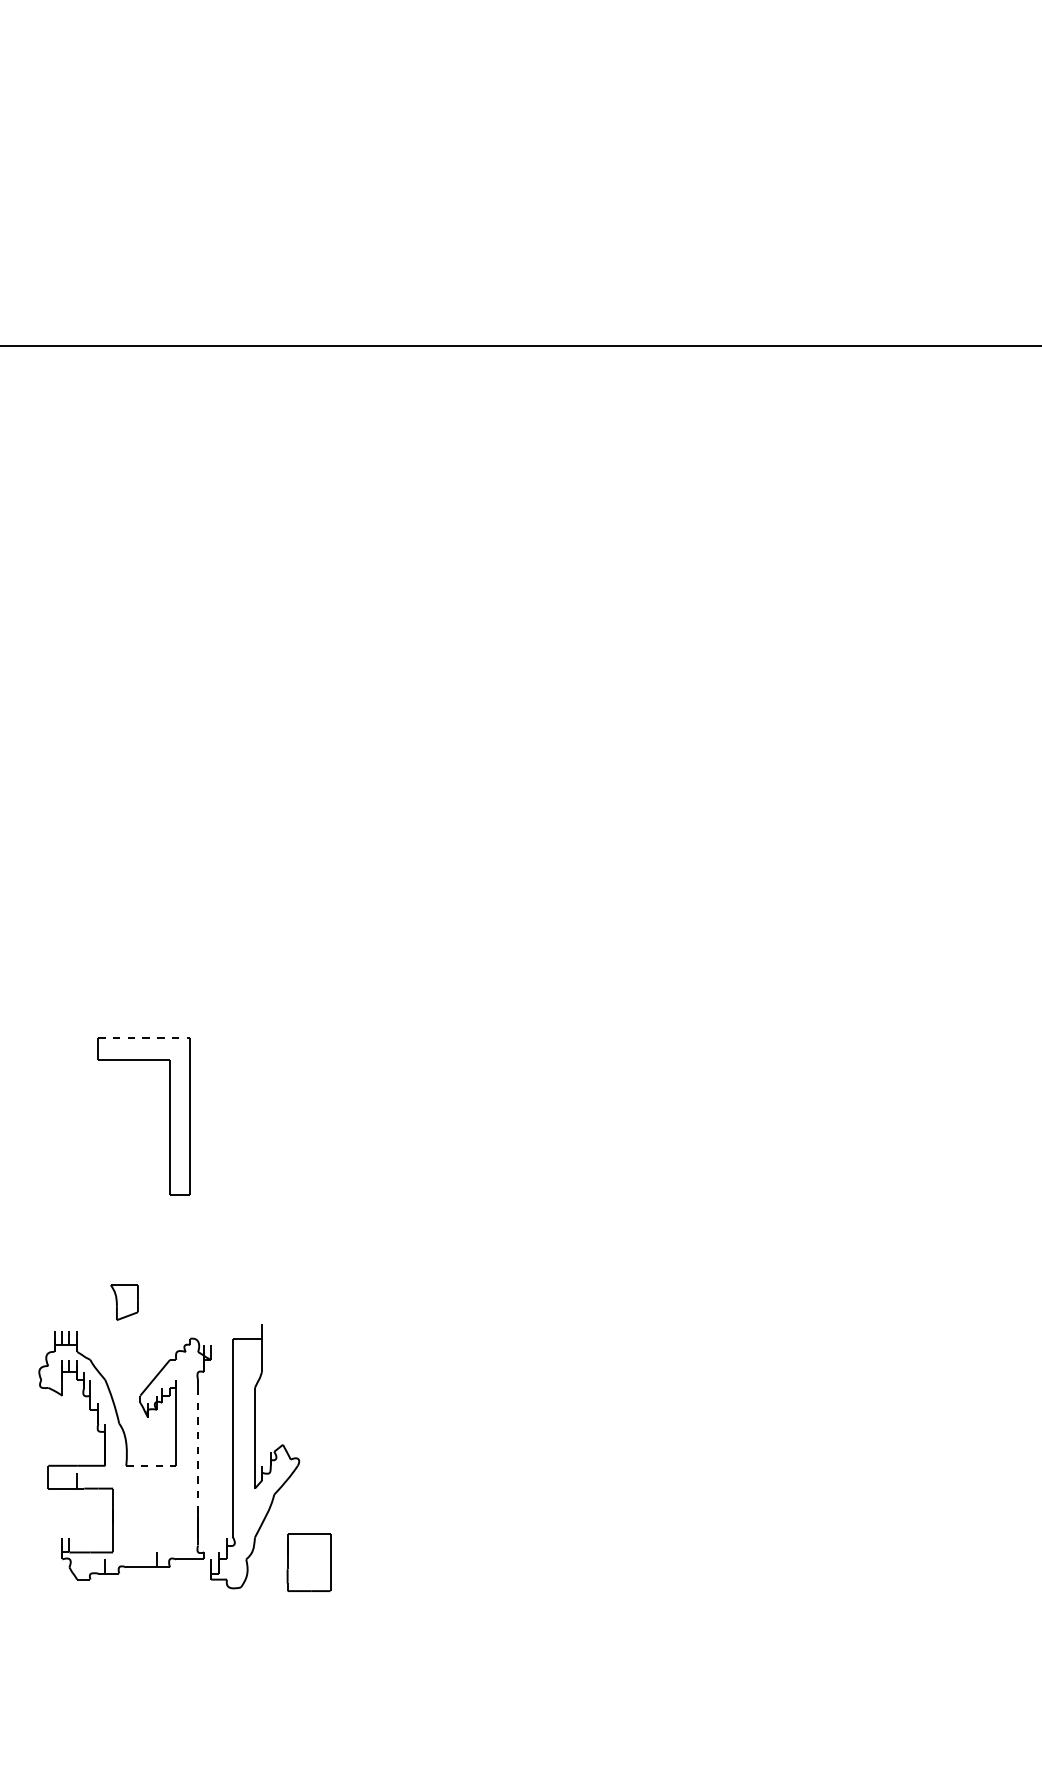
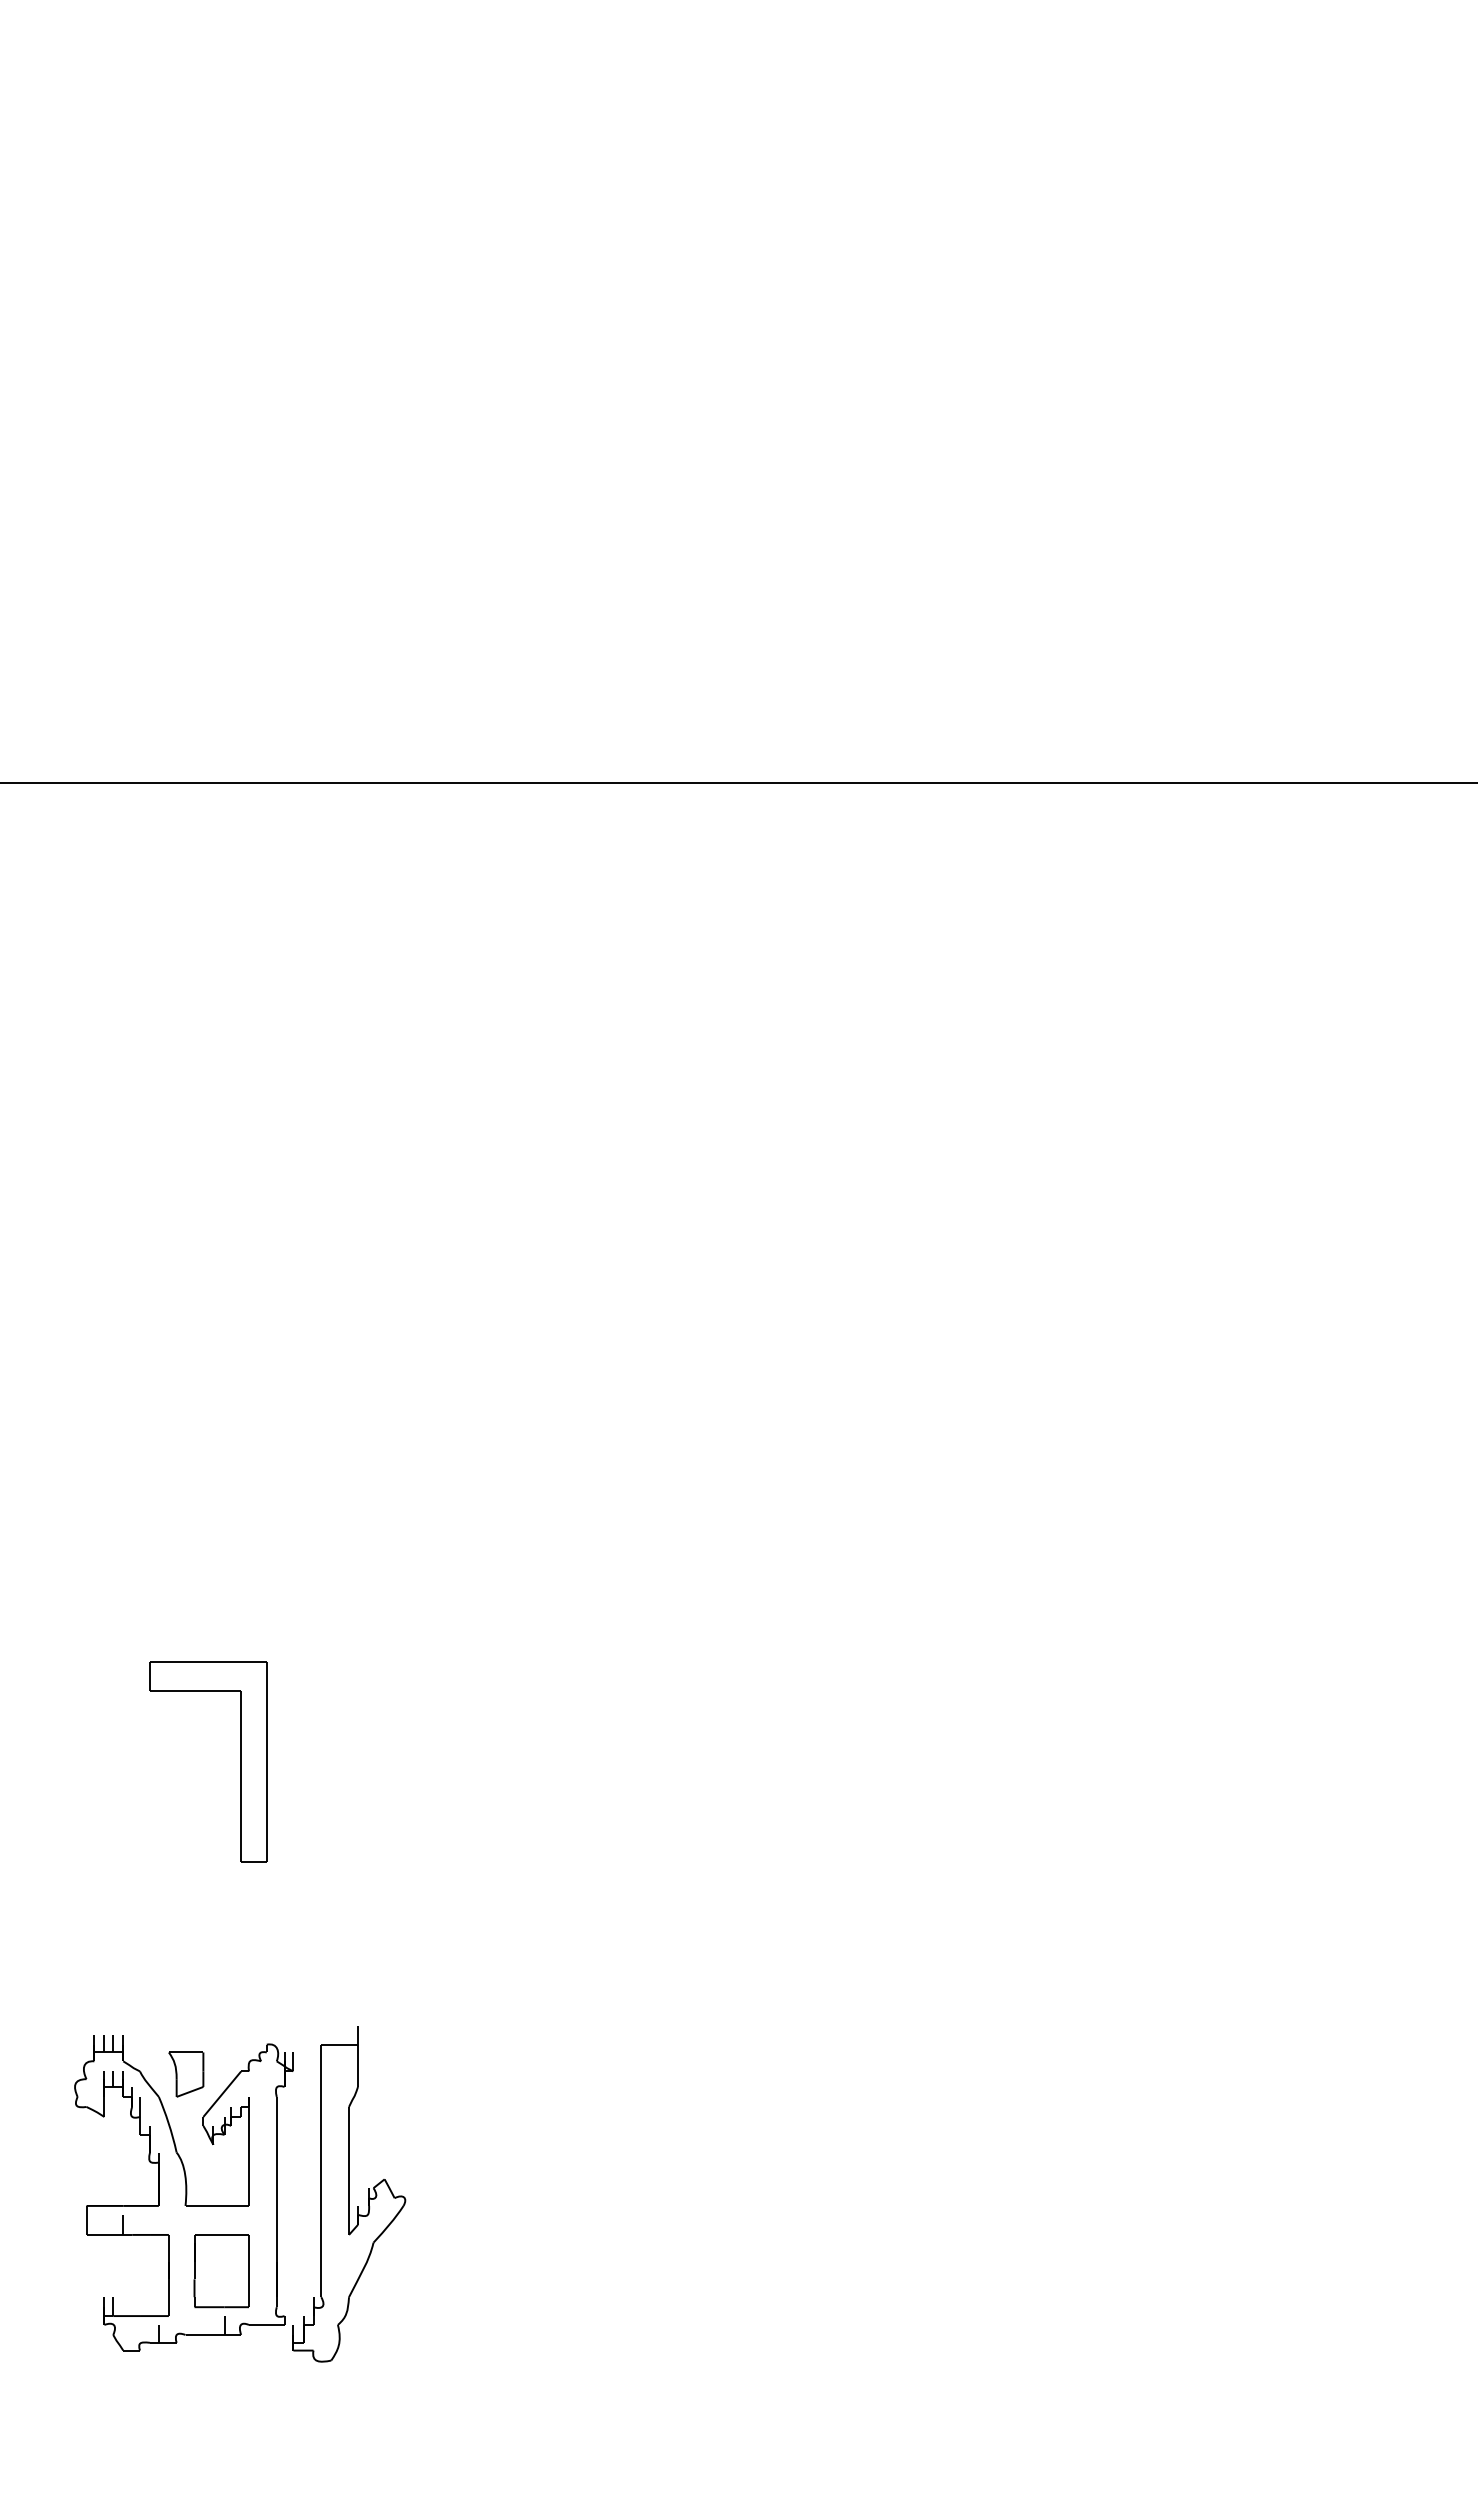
line: (144, 1038) -> (208, 1662), dashed -> solid
part: (124, 1302) -> (186, 2074), moved
line: (197, 1452) -> (276, 2188), dashed -> solid
line: (151, 1465) -> (217, 2205), dashed -> solid
part: (308, 1563) -> (221, 2271), moved

